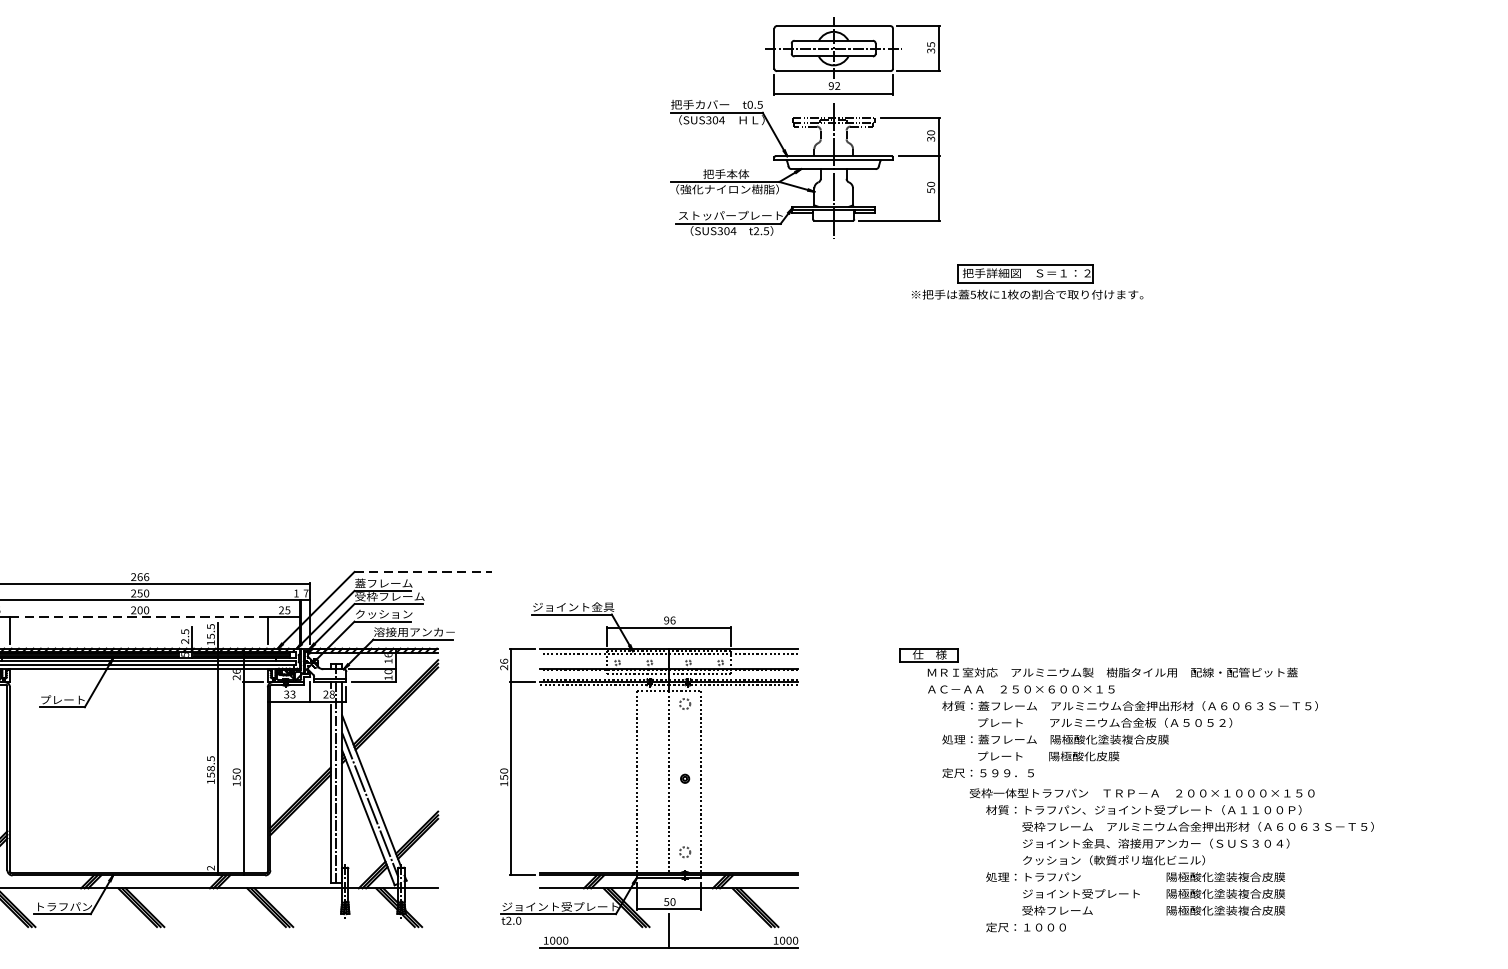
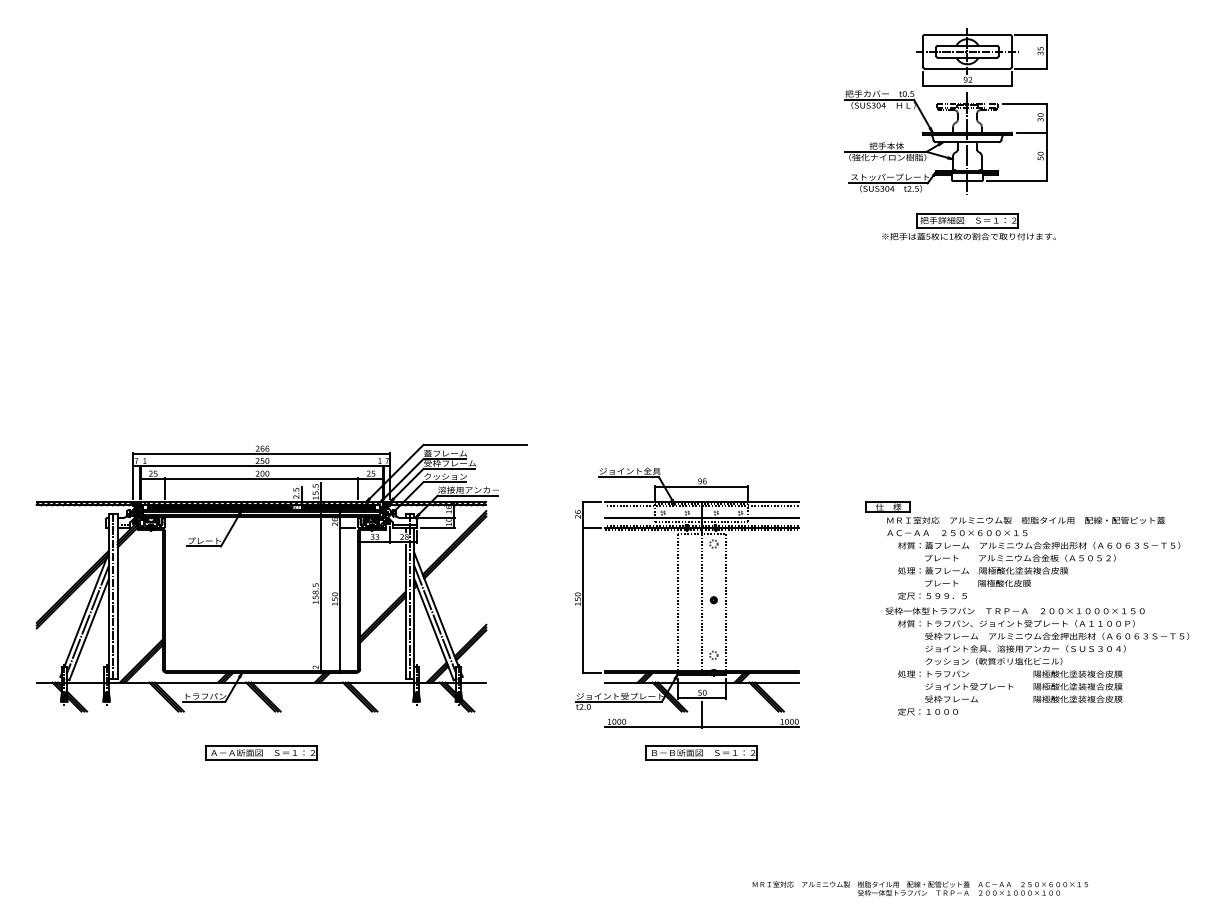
part: (804, 128) -> (945, 111), moved
part: (1026, 281) -> (968, 226), moved
line: (423, 571) -> (475, 444), dashed -> solid
line: (138, 616) -> (261, 478), dashed -> solid
part: (1108, 712) -> (1022, 550), moved
part: (638, 775) -> (678, 597), moved

